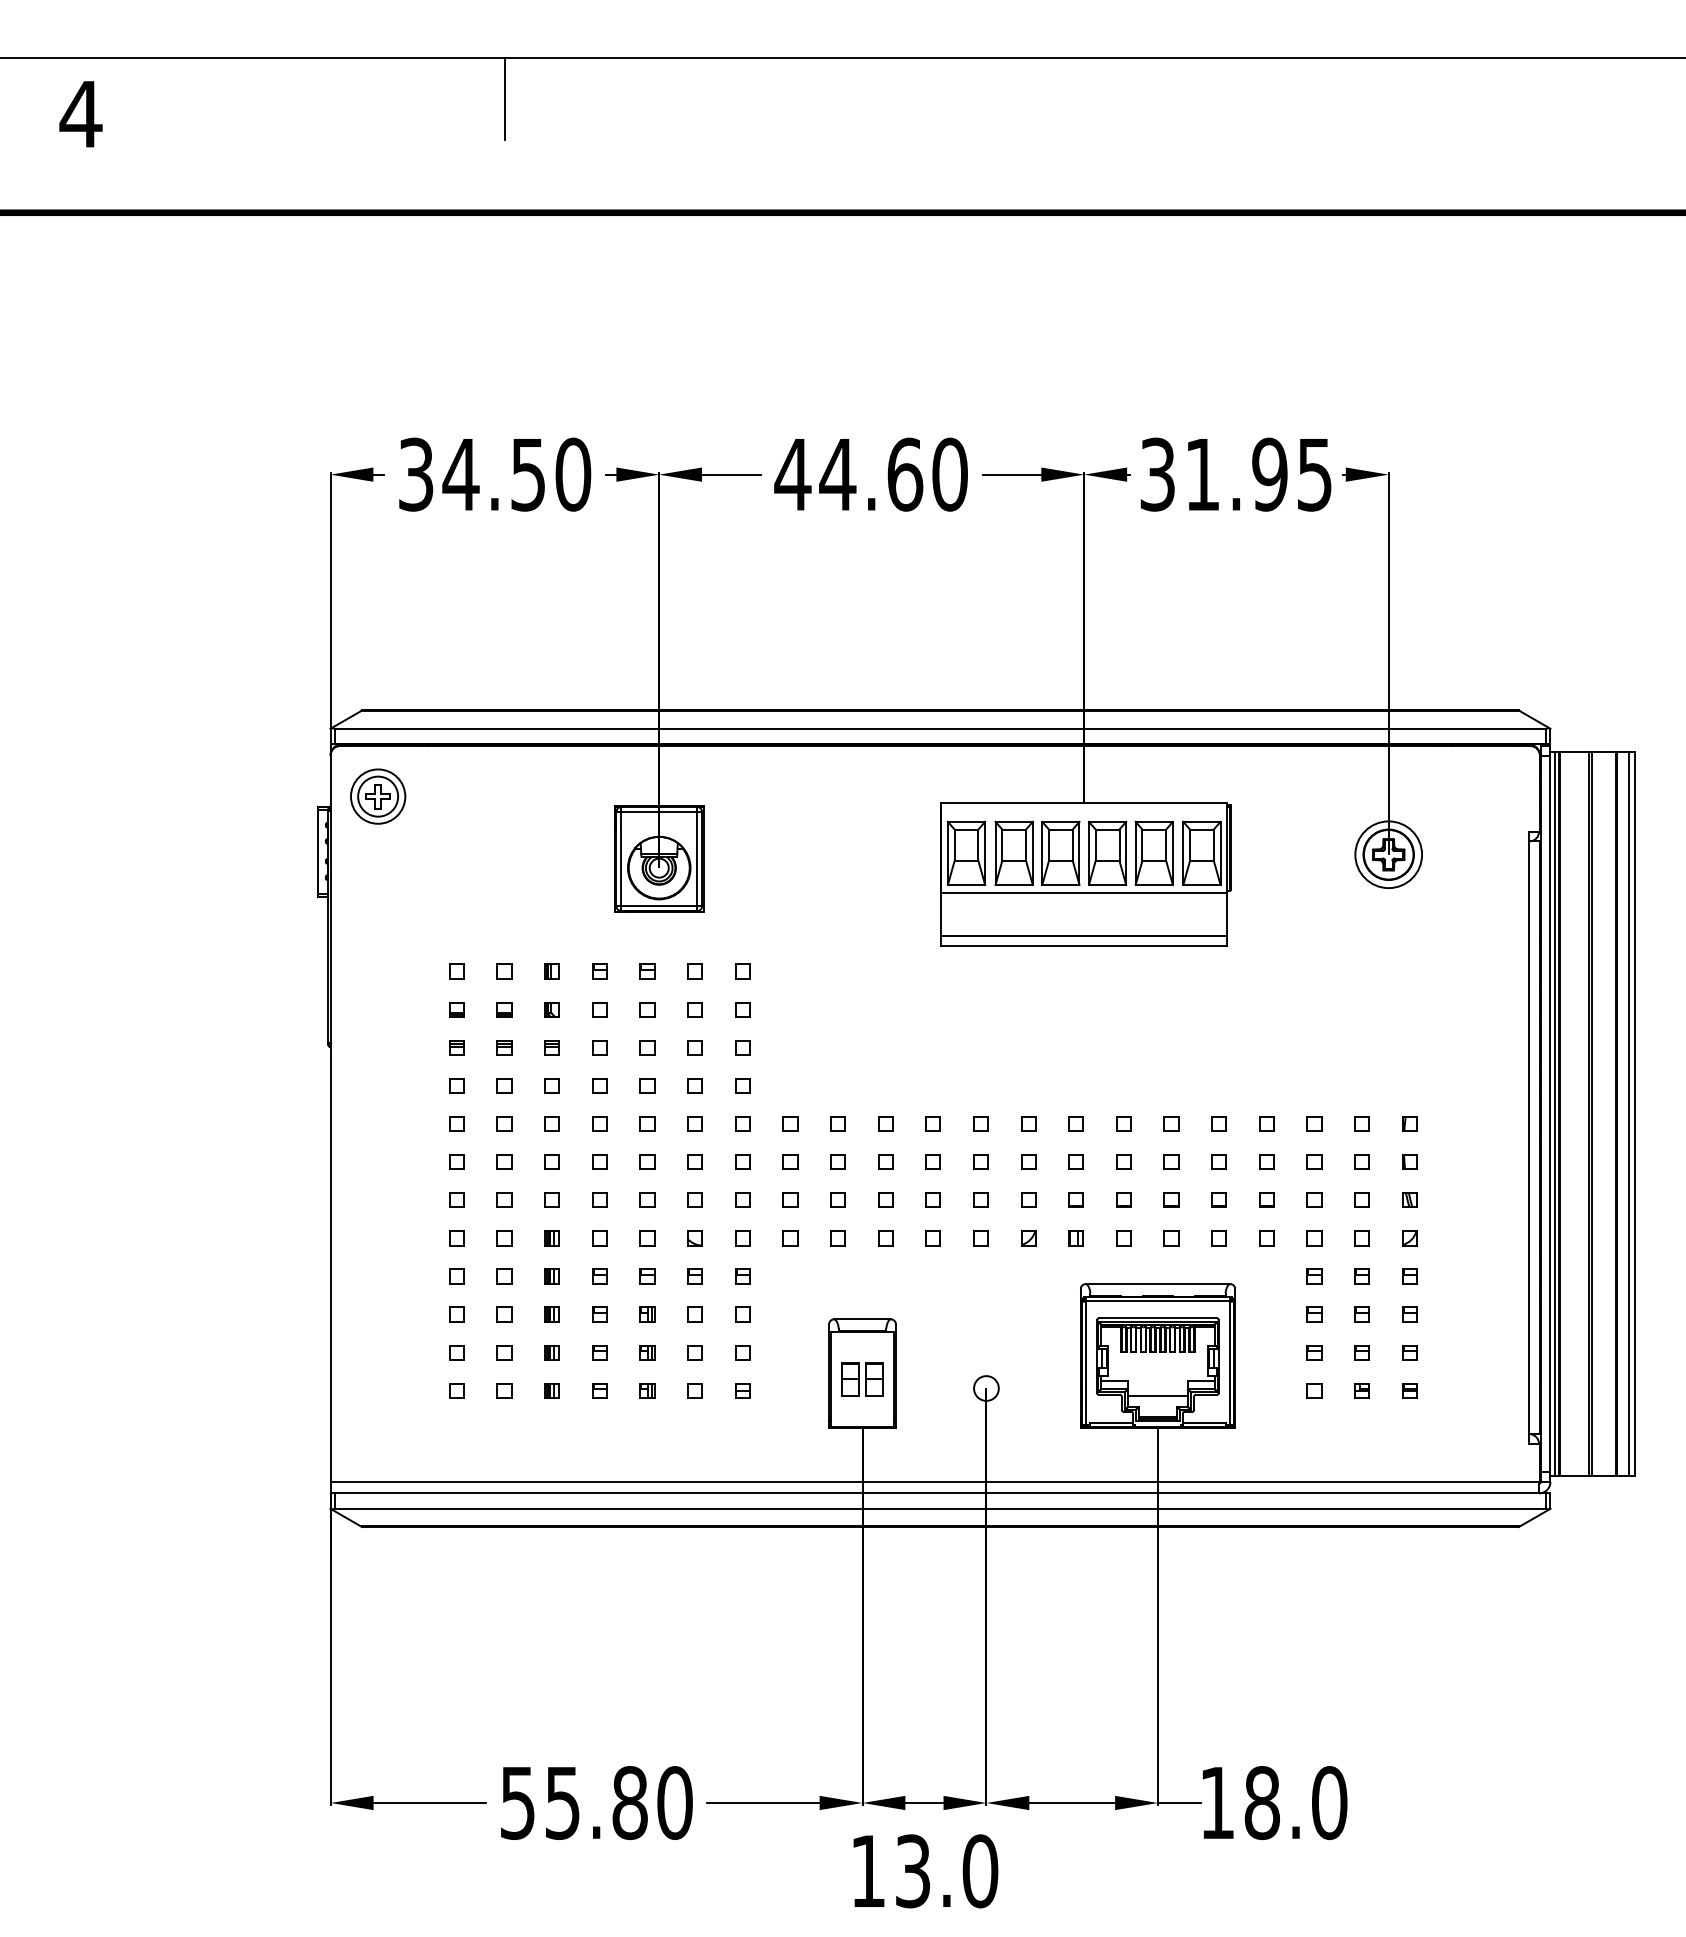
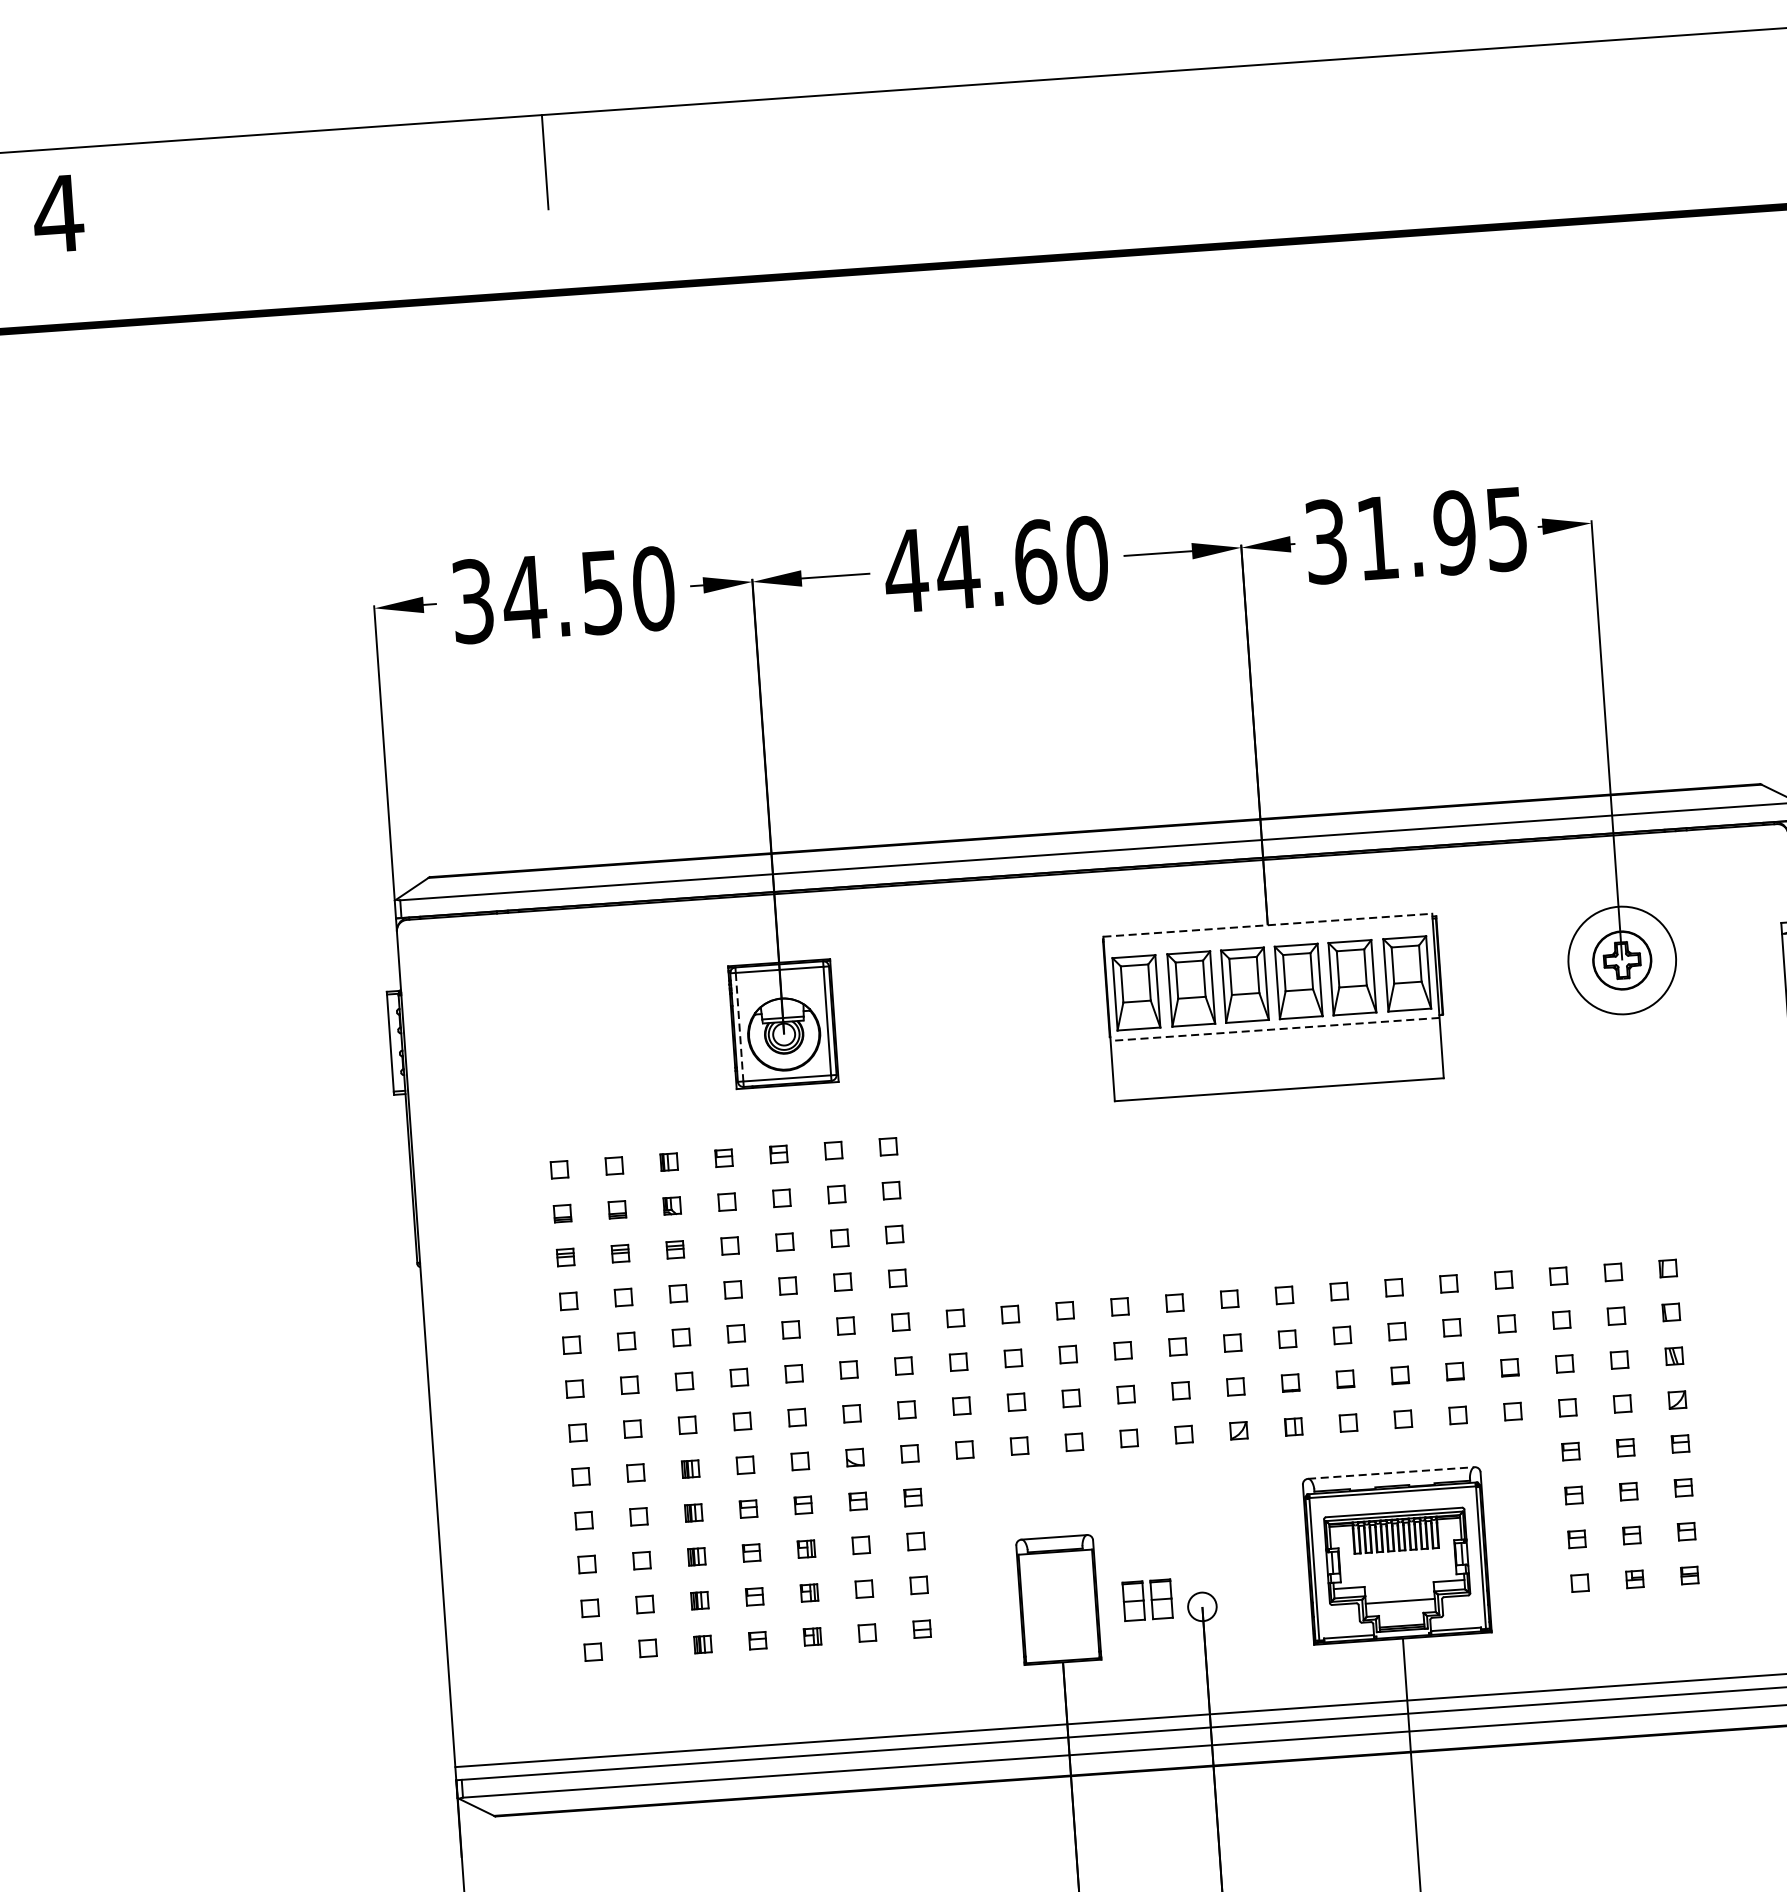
part: (378, 796) -> (455, 974), removed
line: (1084, 802) -> (1268, 924), solid -> dashed
circle: (1388, 854) -> (1621, 960), size x1.4
line: (621, 859) -> (740, 1027), solid -> dashed
line: (1084, 893) -> (1275, 1029), solid -> dashed
line: (1084, 936) -> (1278, 1079), removed
line: (1158, 1284) -> (1391, 1473), solid -> dashed
part: (862, 1379) -> (1147, 1600), moved

